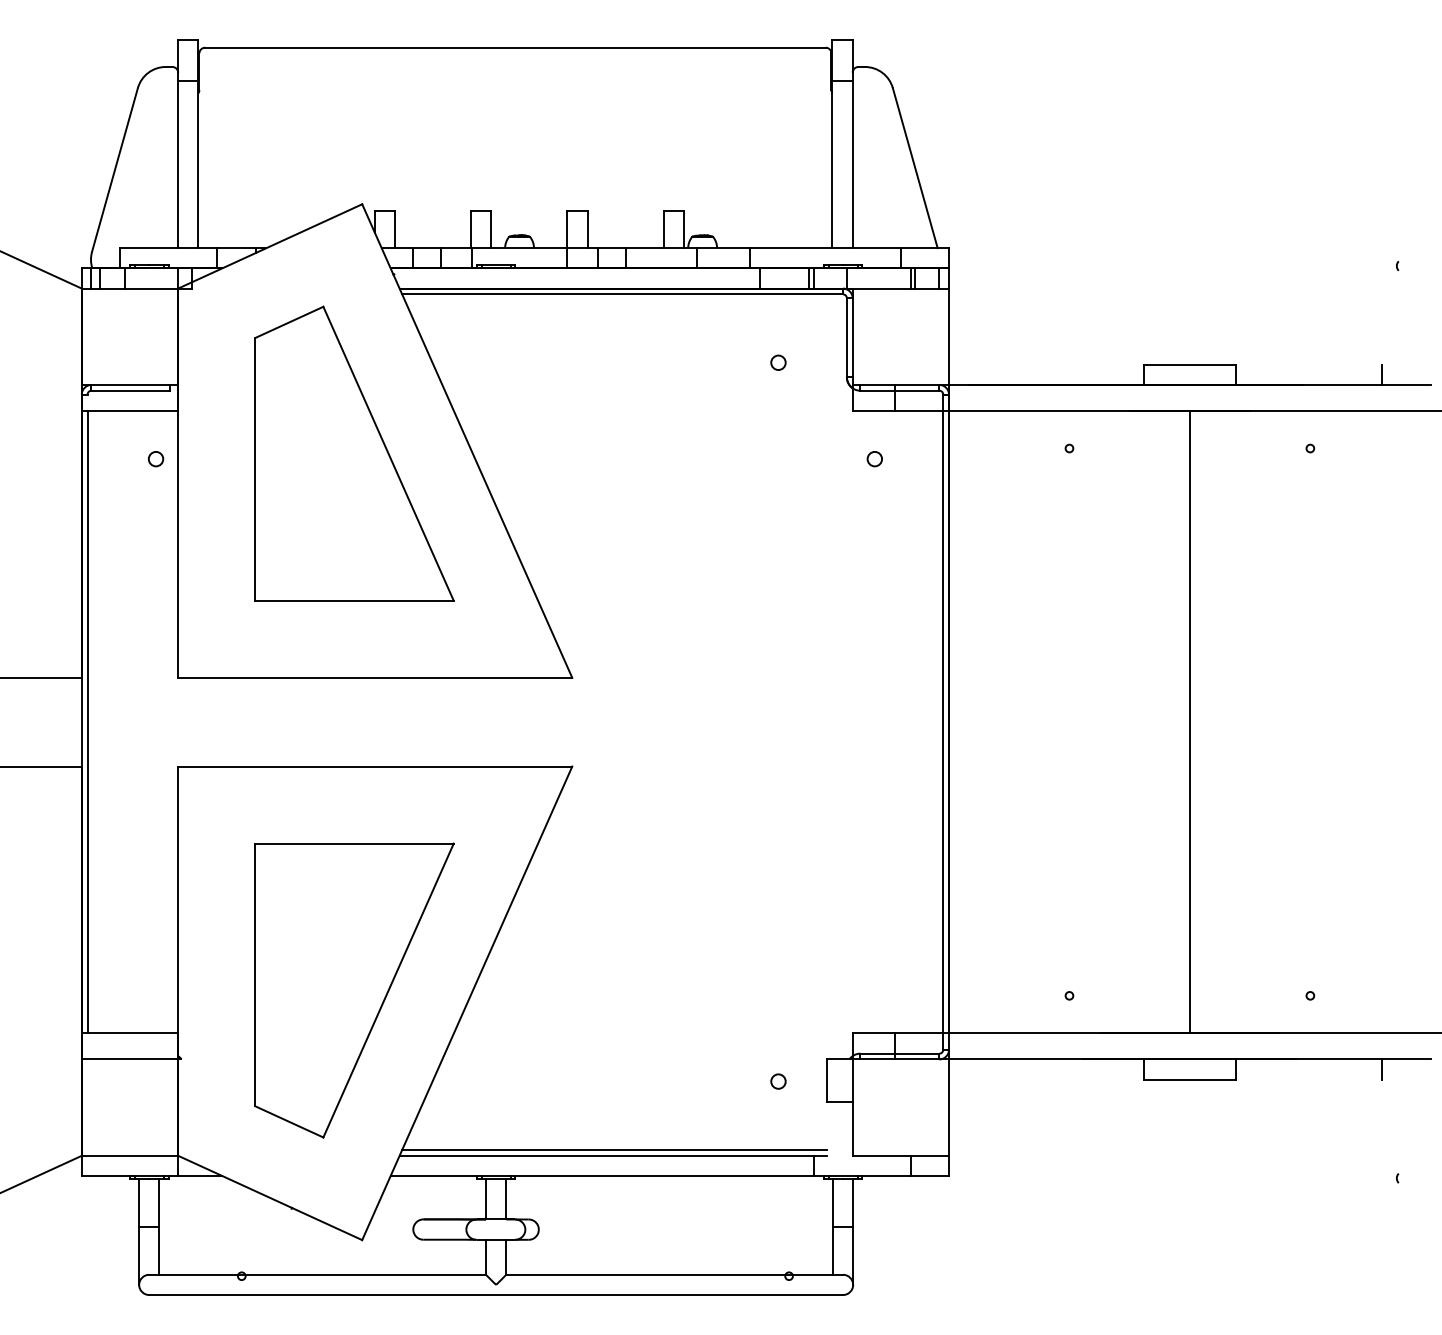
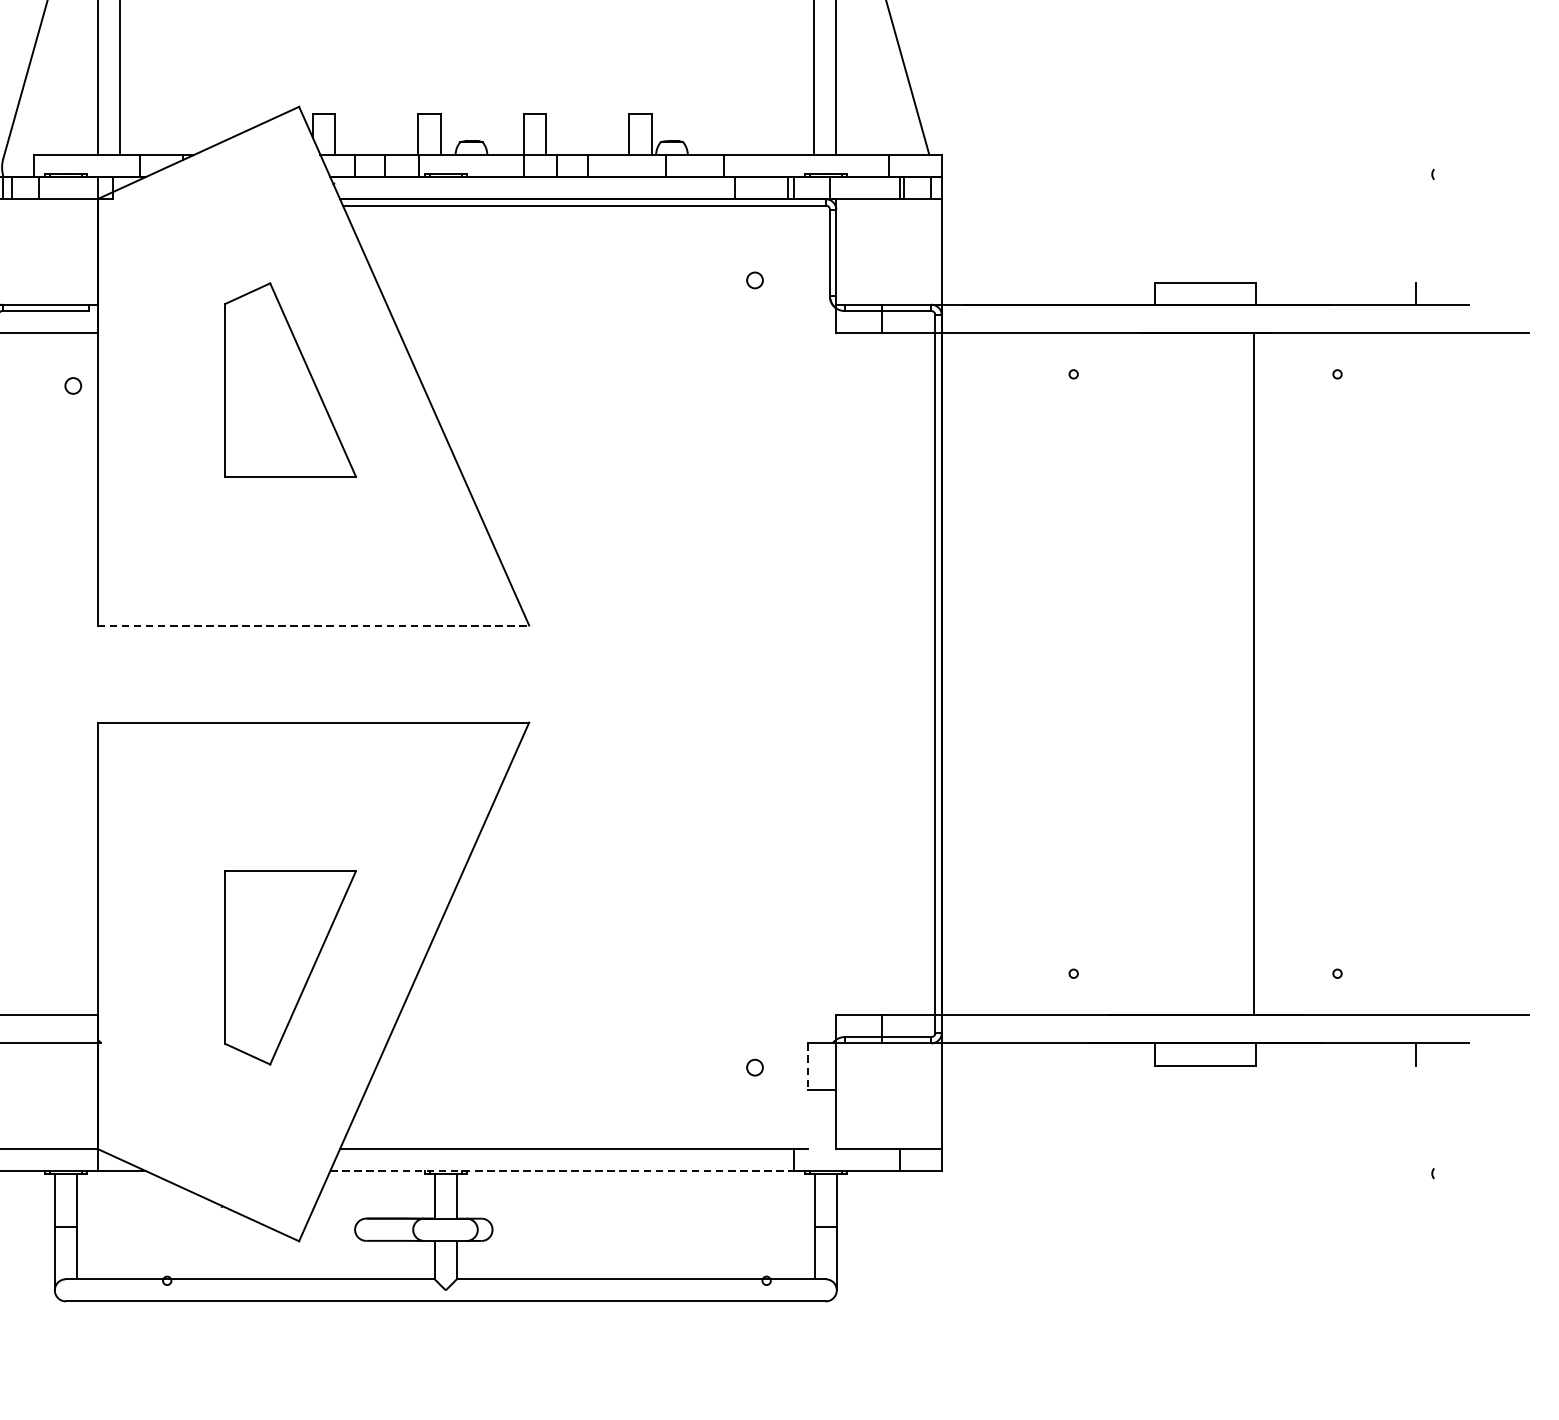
part: (354, 453) -> (290, 379), size x0.6
circle: (874, 459) -> (860, 386), removed
line: (375, 677) -> (313, 625), solid -> dashed
line: (1189, 721) -> (1253, 673), moved
part: (354, 990) -> (290, 967), size x0.6
line: (826, 1080) -> (807, 1066), solid -> dashed
line: (614, 1150) -> (575, 1143), removed
line: (602, 1176) -> (562, 1171), solid -> dashed

